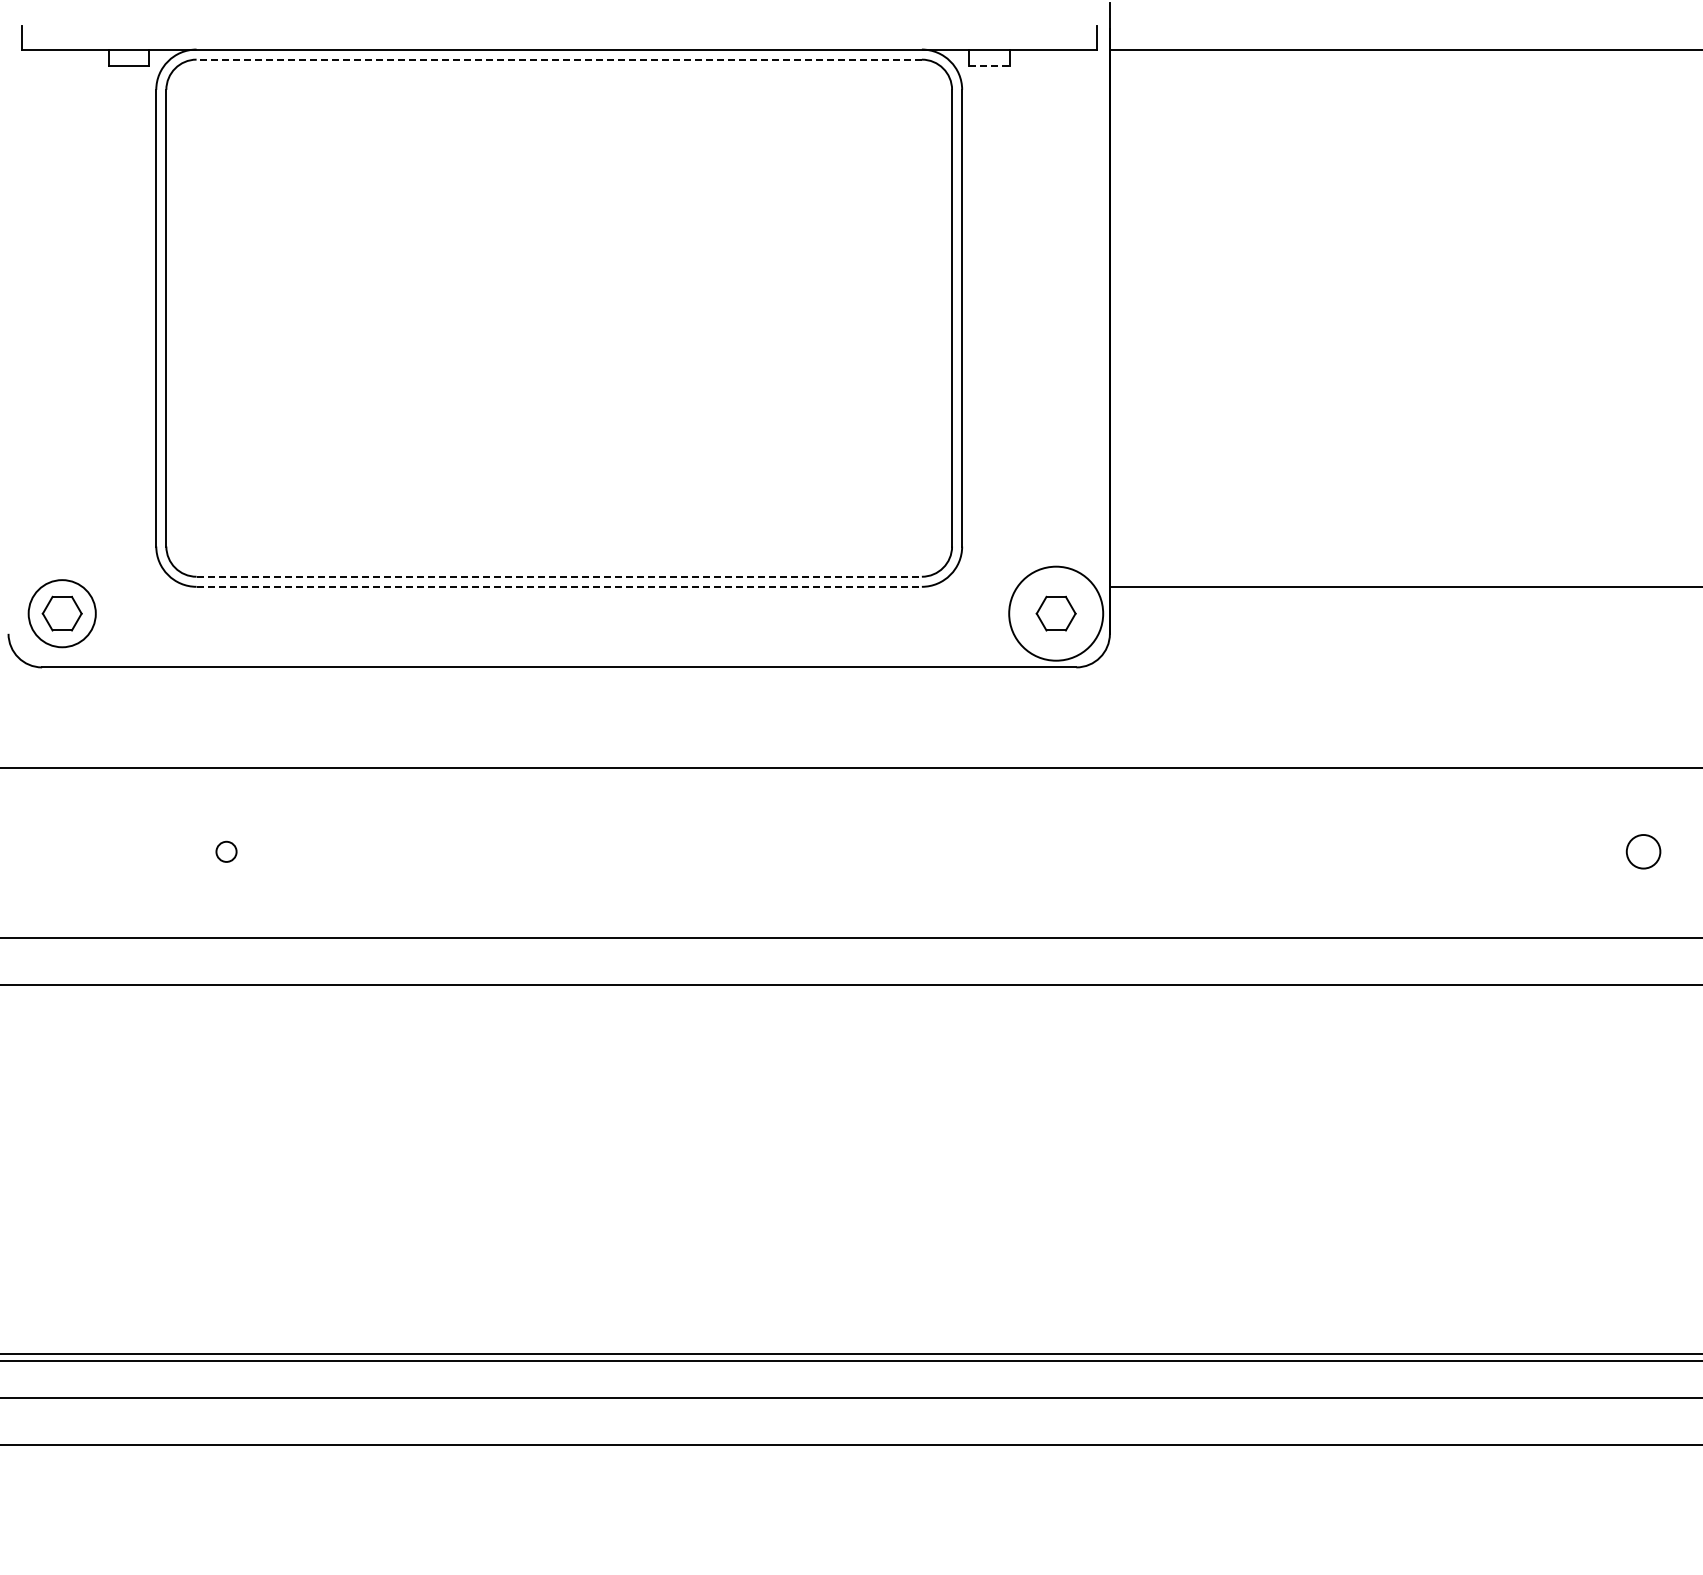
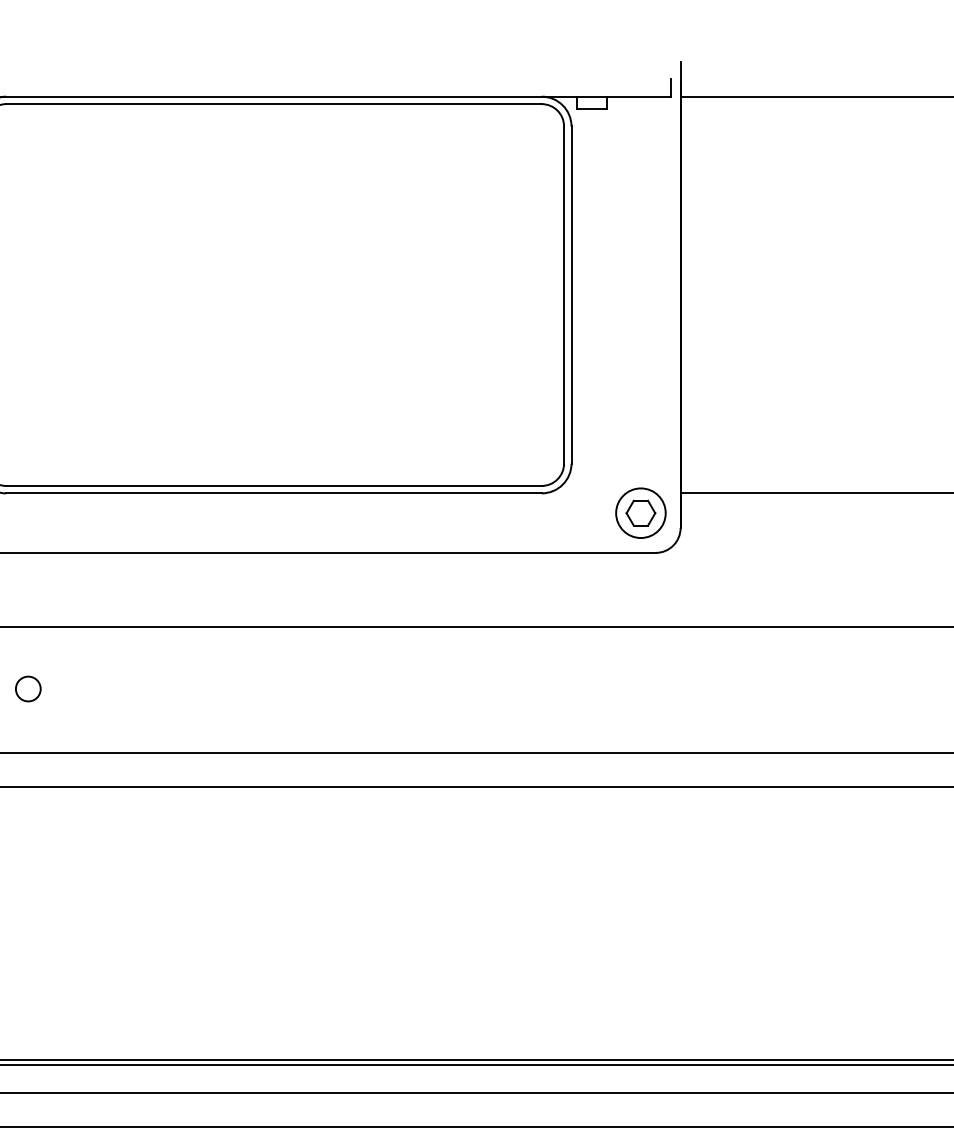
line: (559, 59) -> (274, 104), dashed -> solid
line: (990, 65) -> (592, 108), dashed -> solid
line: (559, 576) -> (274, 485), dashed -> solid
line: (559, 586) -> (274, 493), dashed -> solid
circle: (1055, 613) -> (640, 513), size x0.71
circle: (226, 851) -> (28, 688), size x1.67

